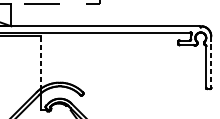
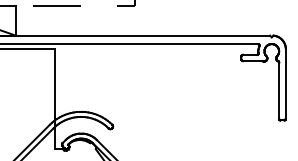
line: (40, 61) -> (55, 83), dashed -> solid
line: (210, 61) -> (285, 83), dashed -> solid

